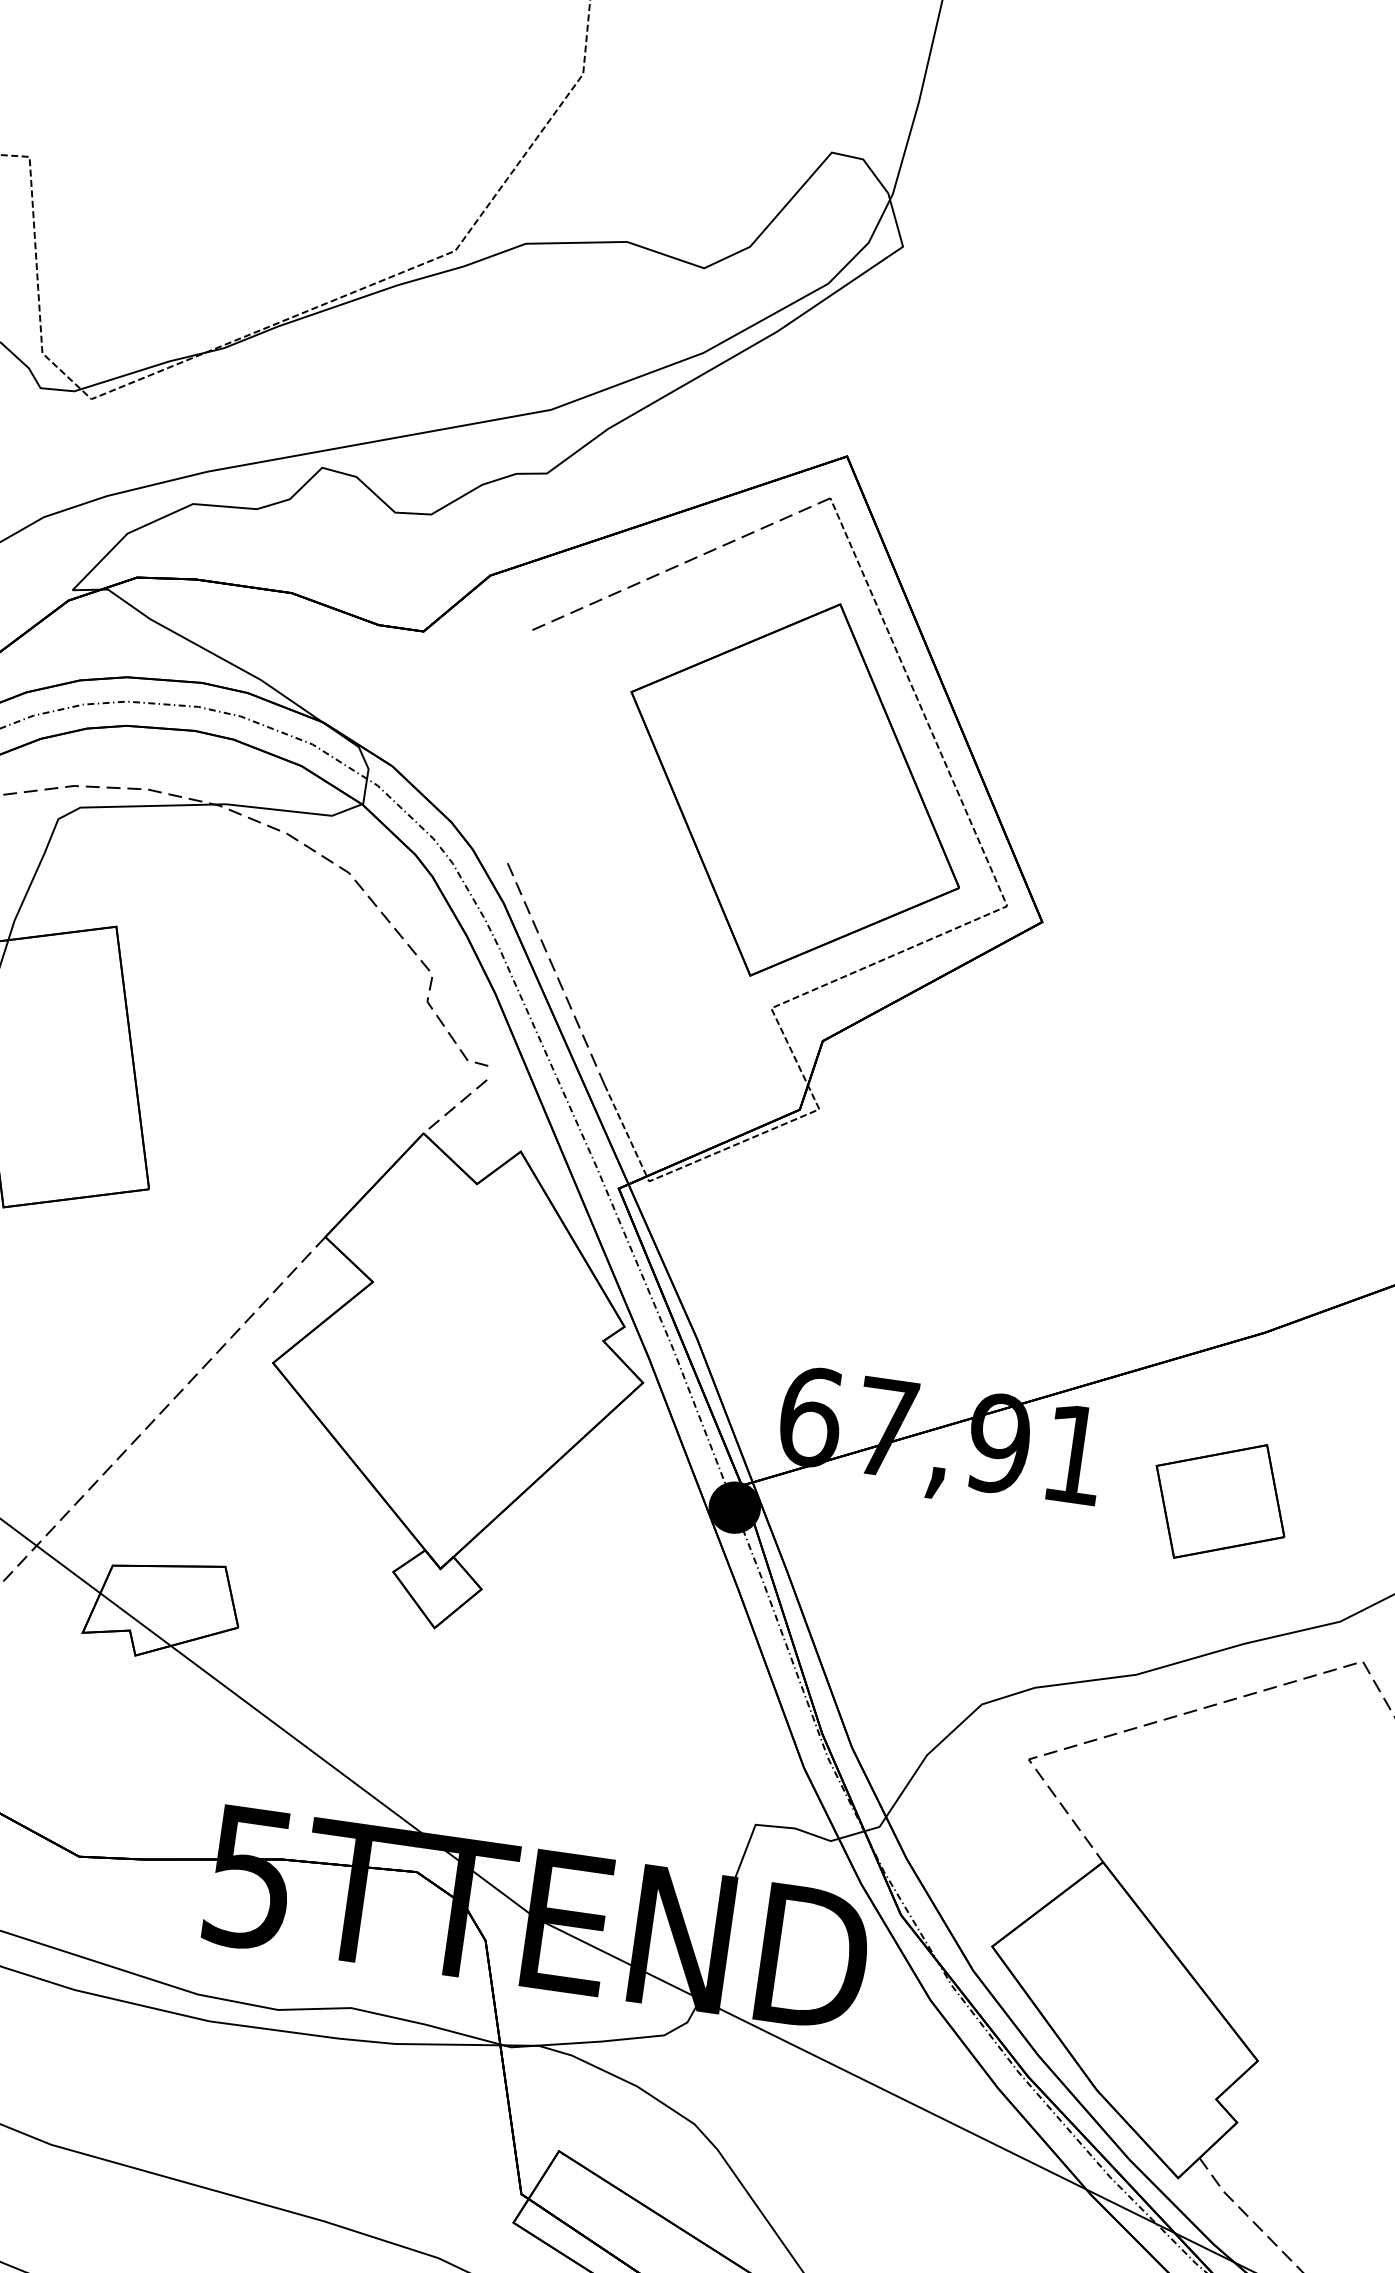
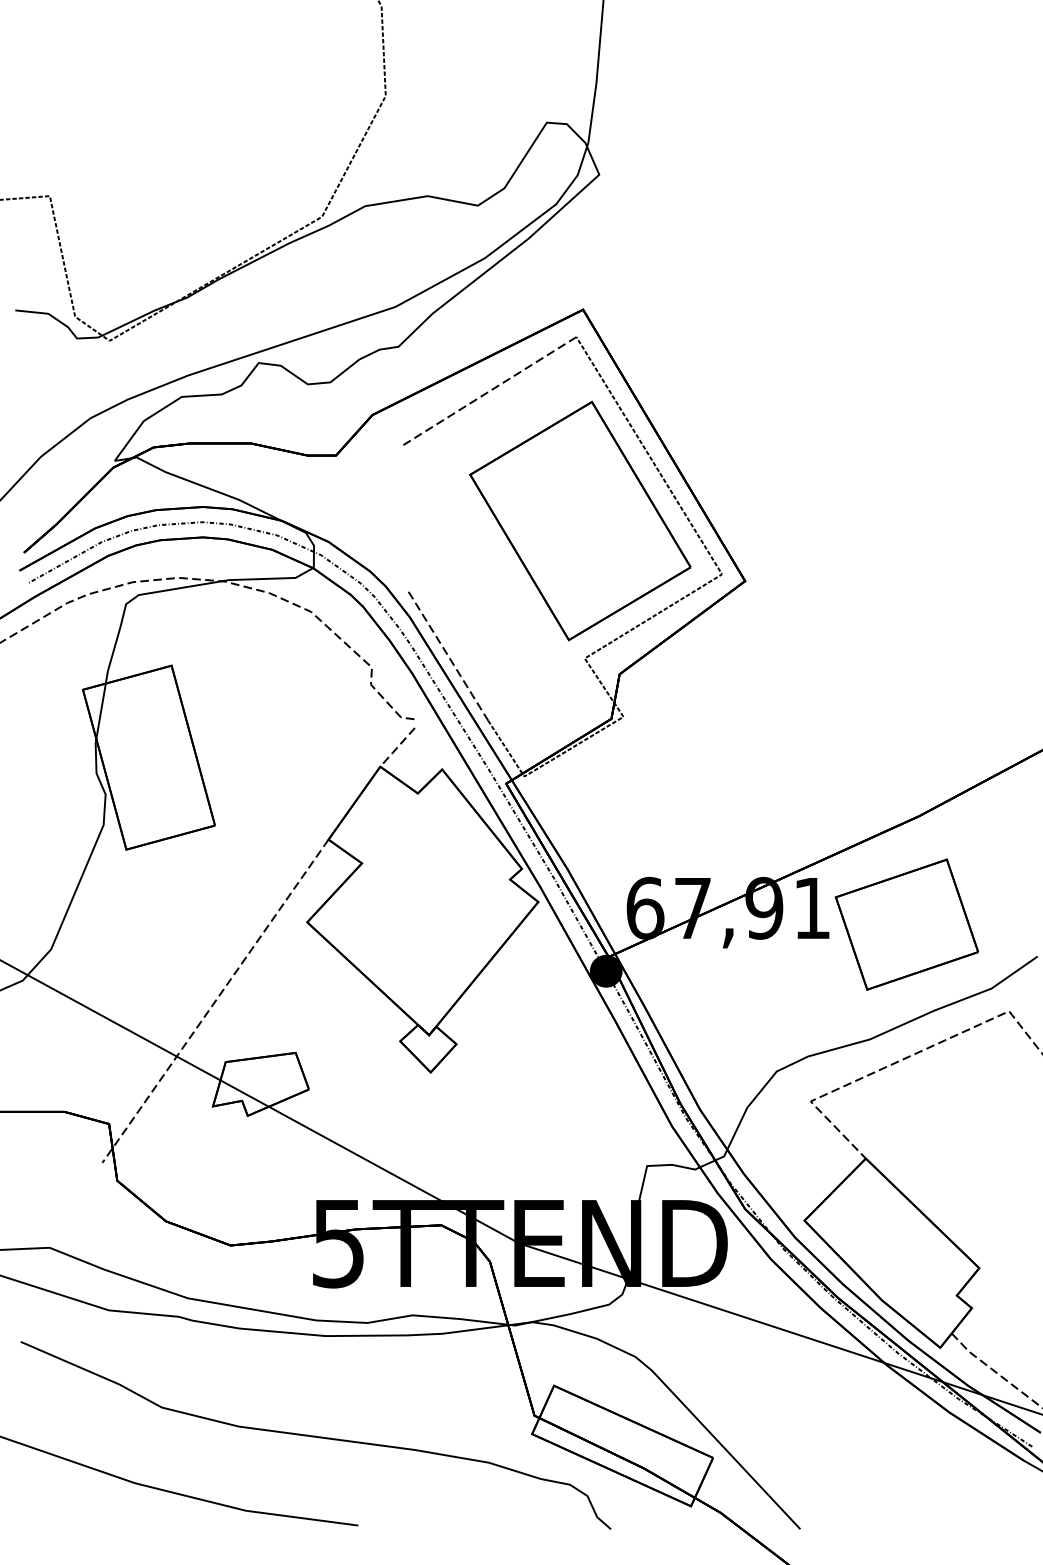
part: (1220, 1501) -> (906, 924), size x1.67

